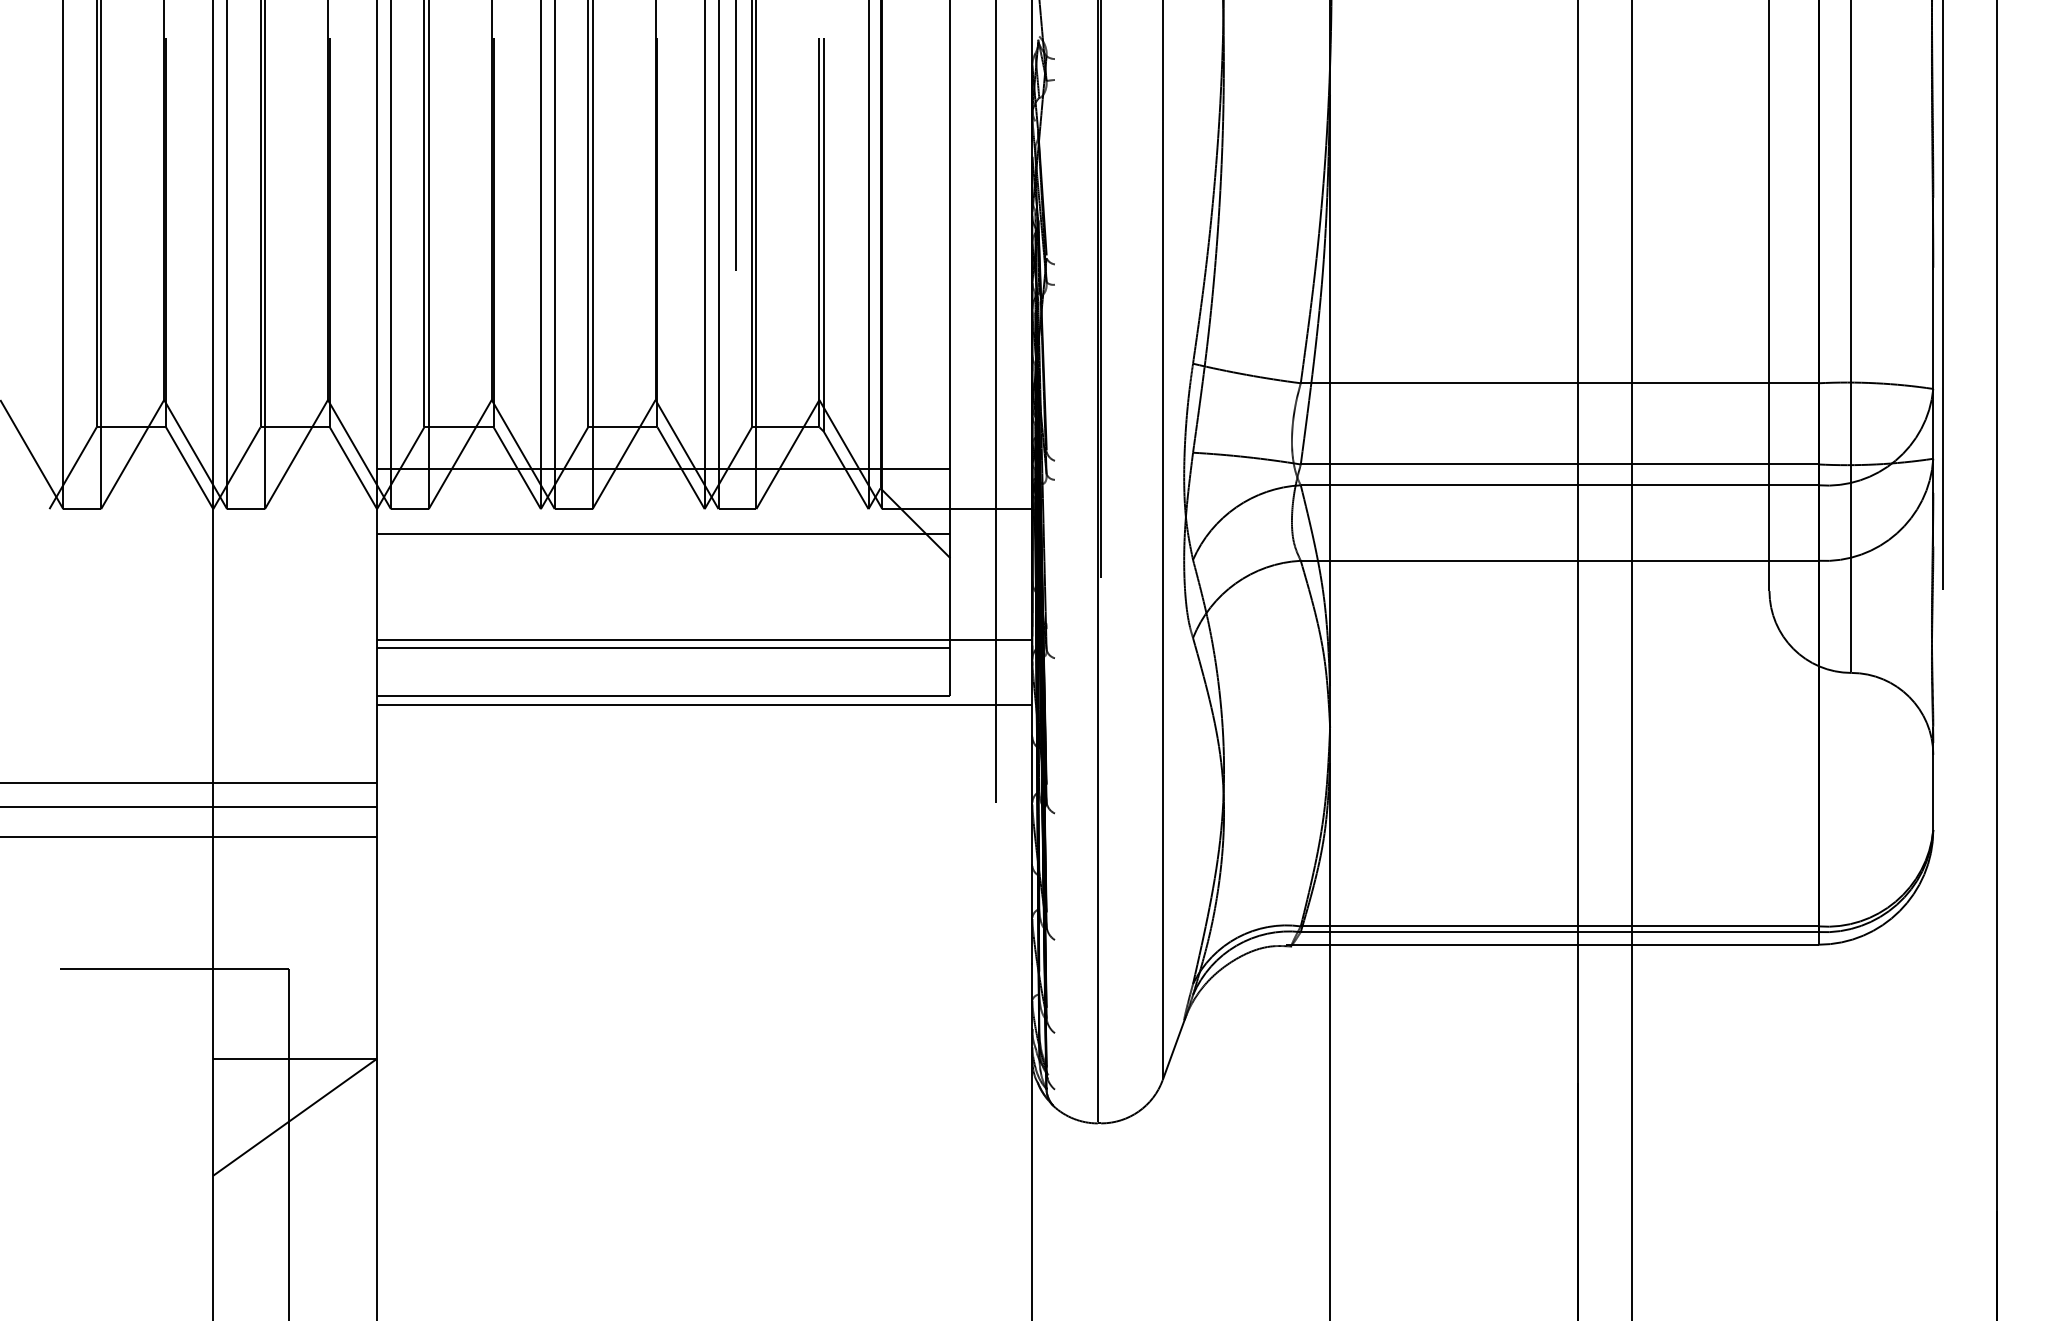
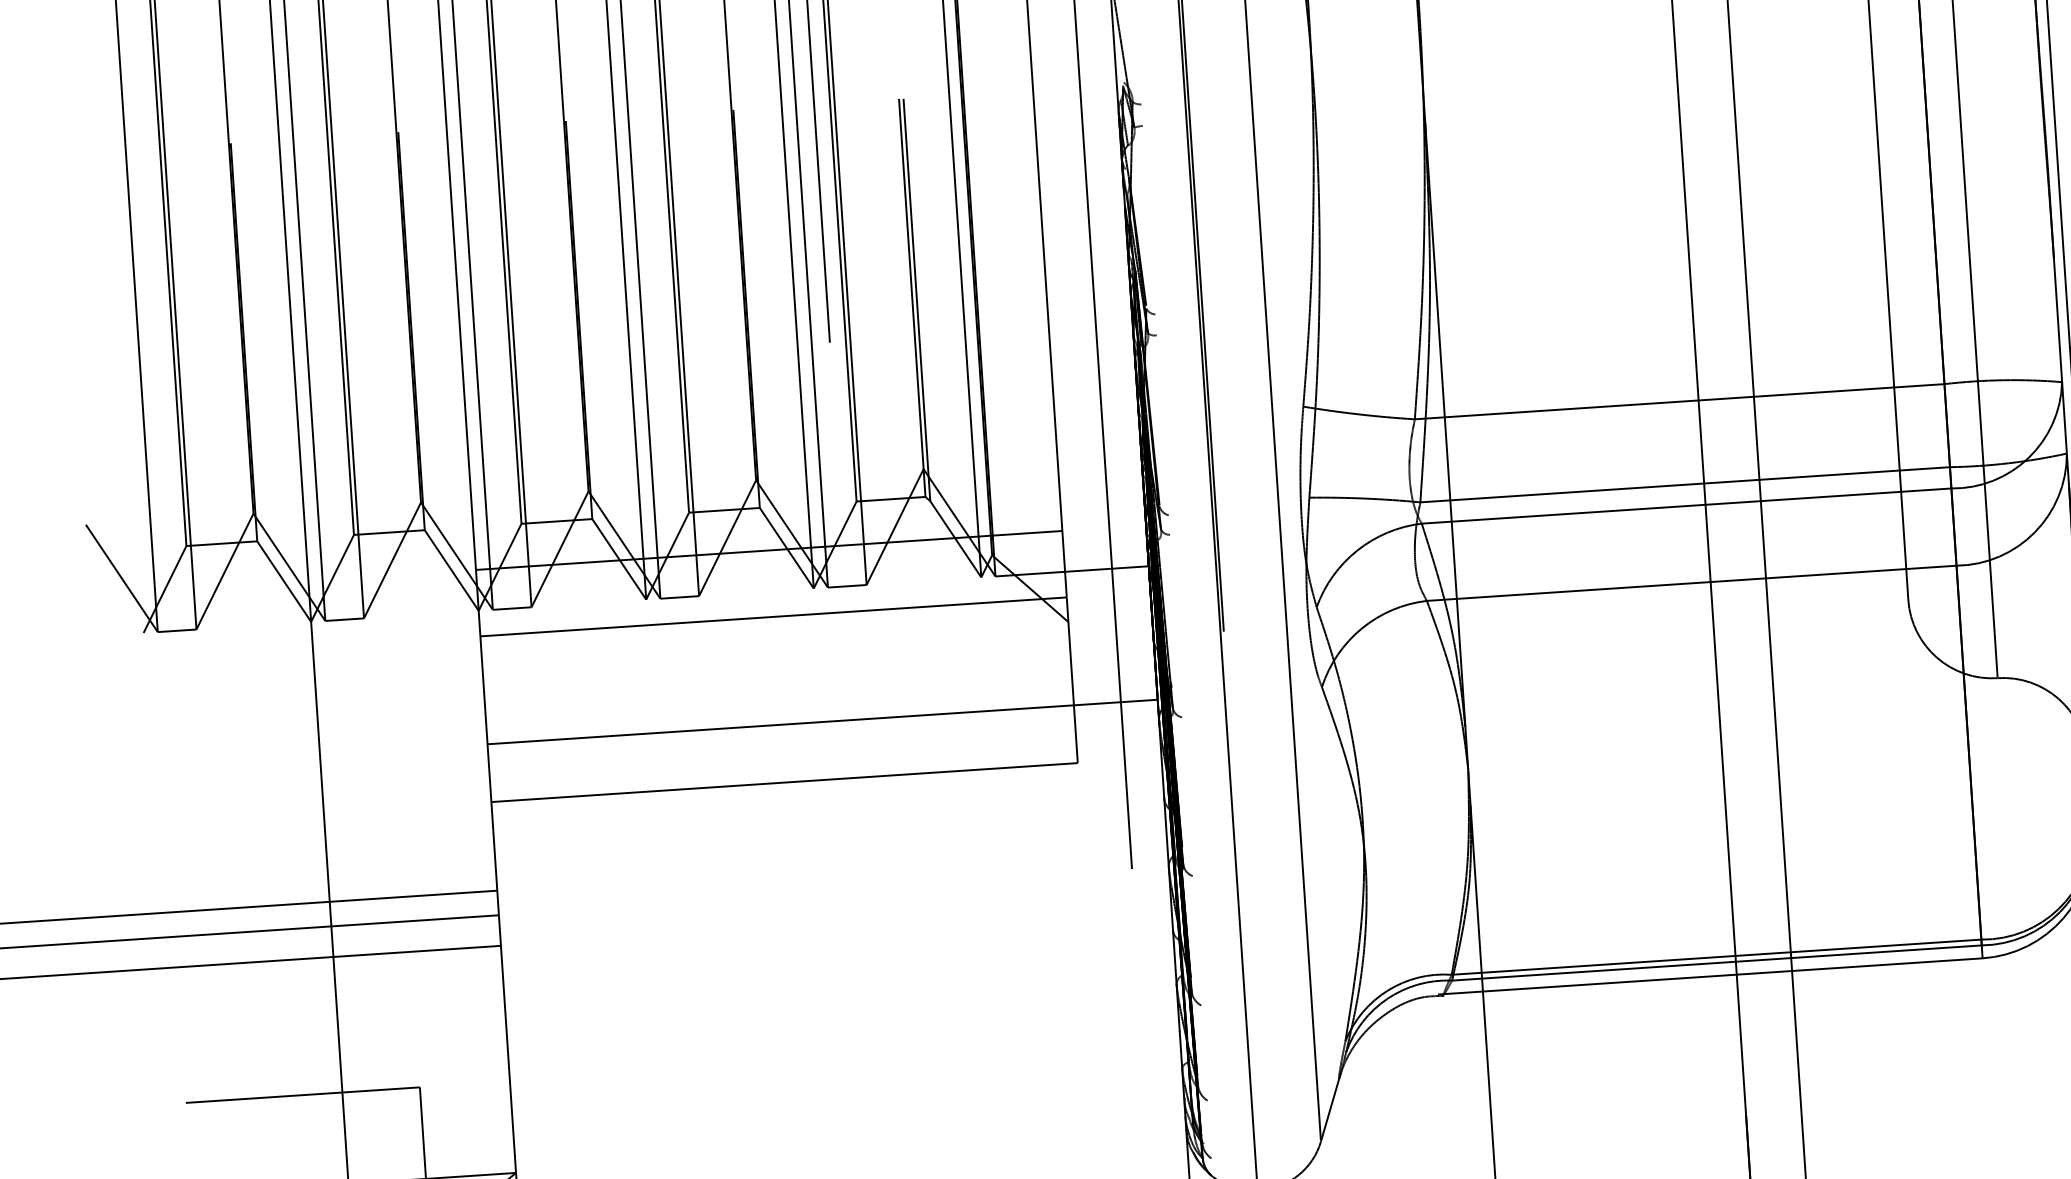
line: (663, 648) -> (781, 733), removed
line: (704, 705) -> (826, 789), removed

